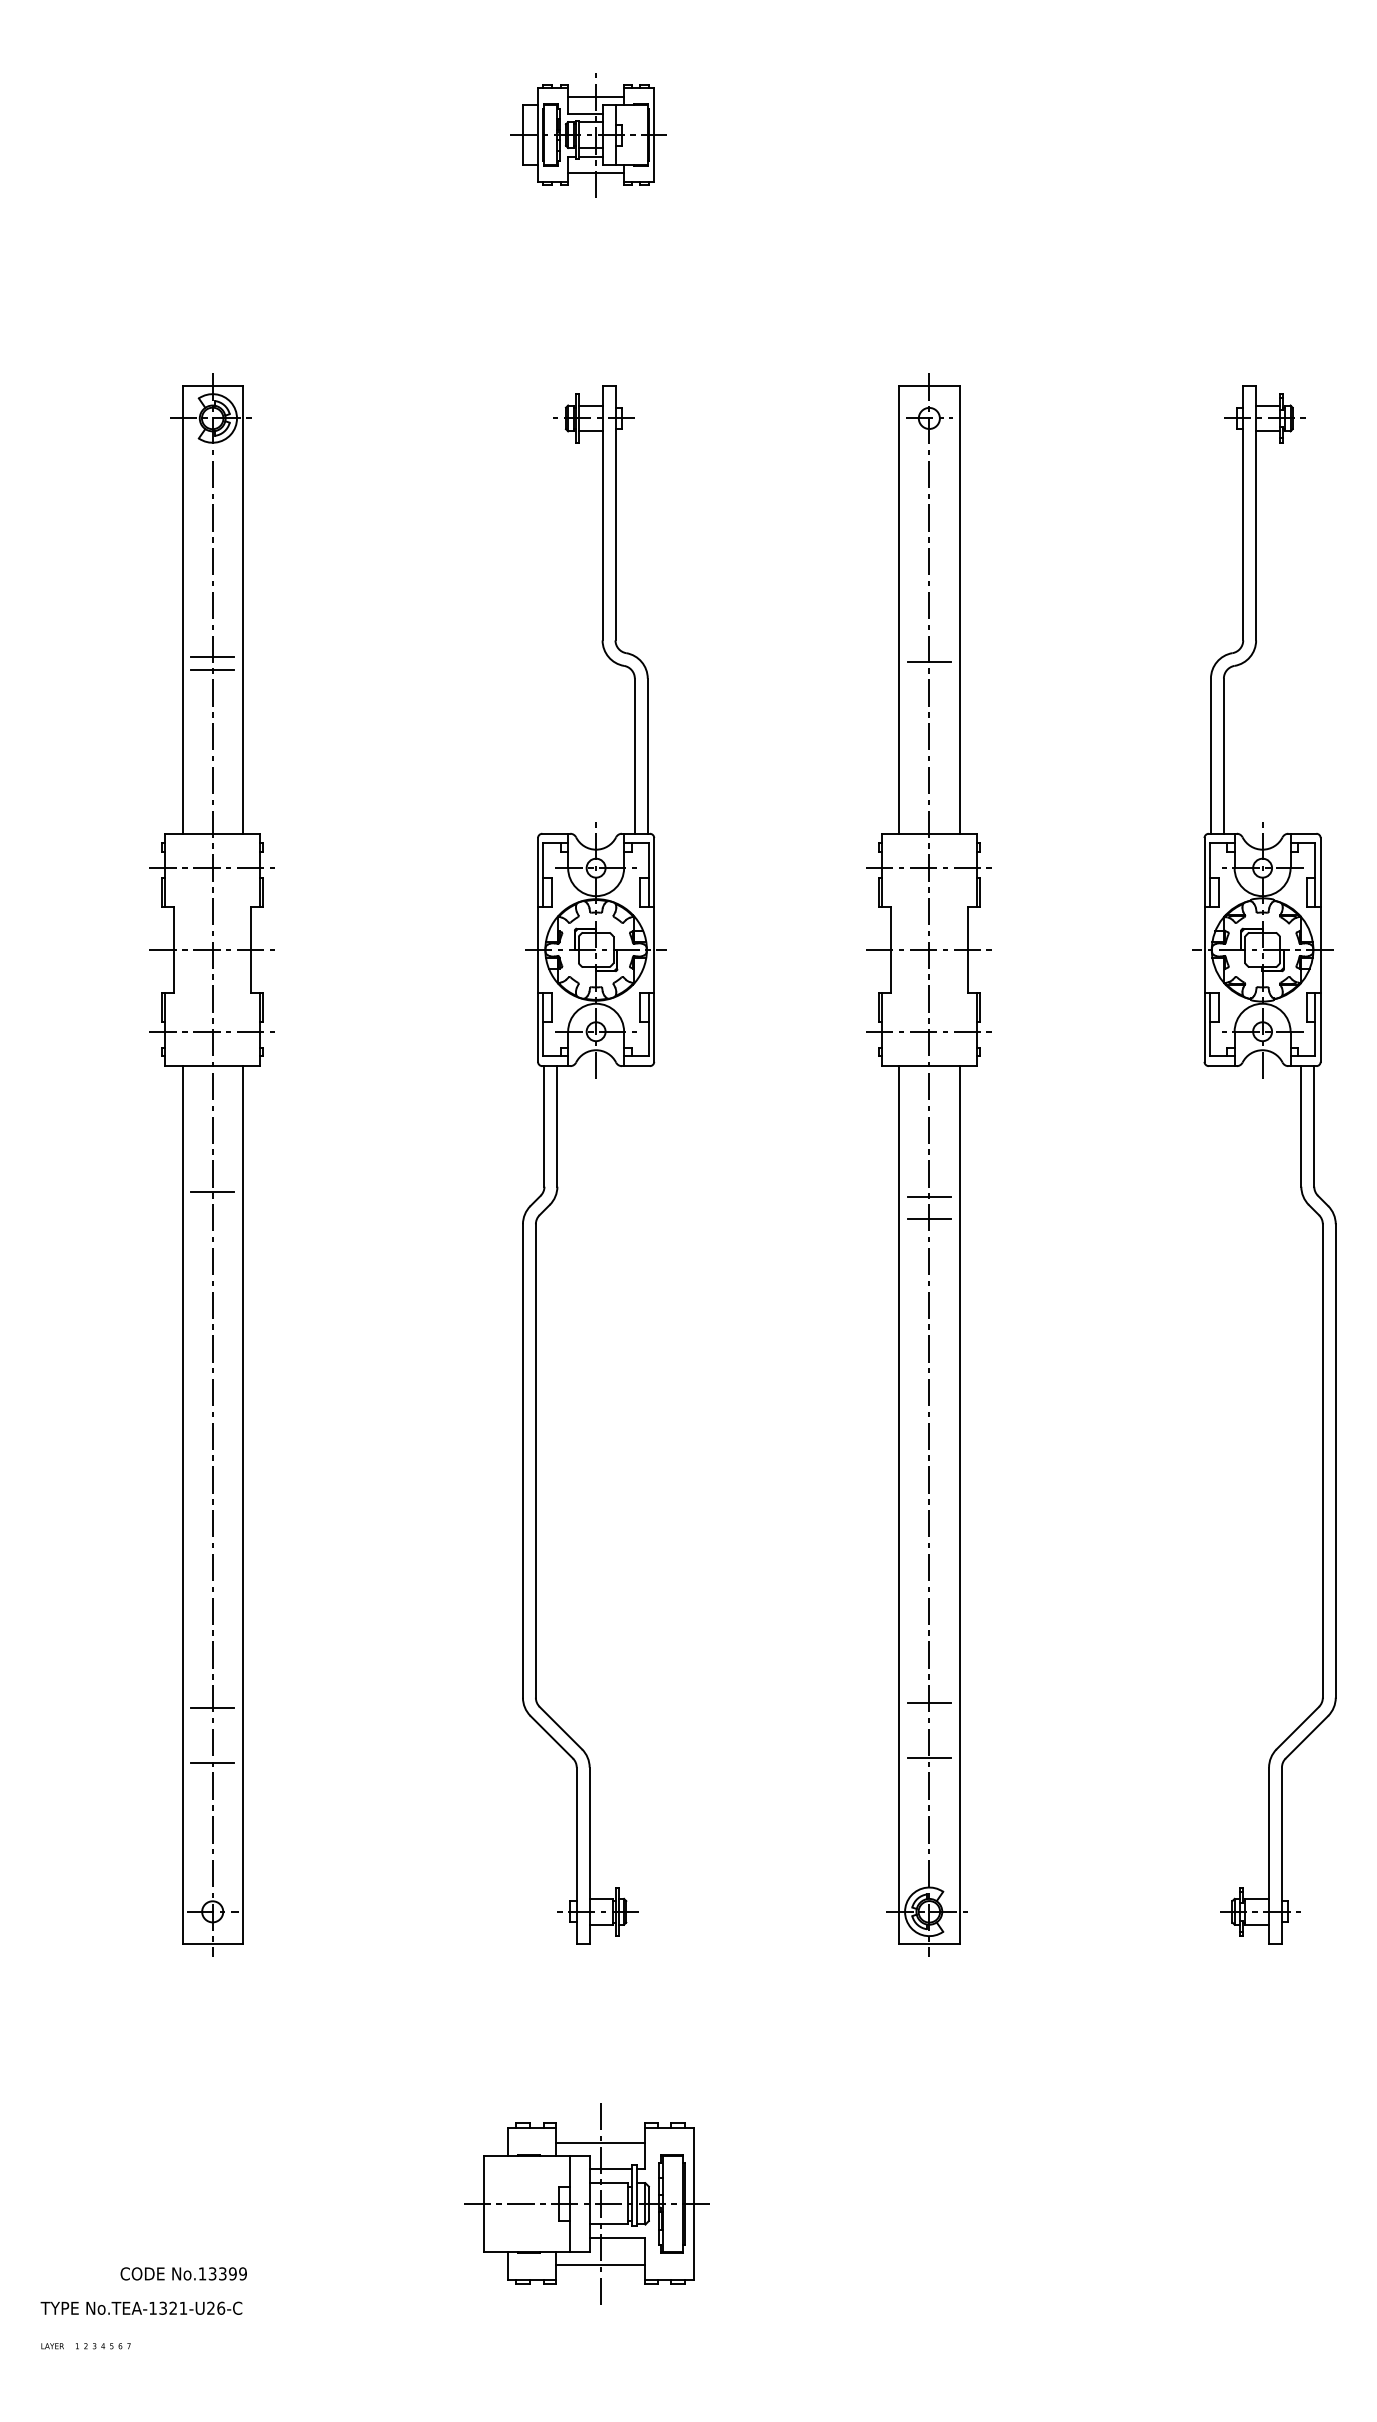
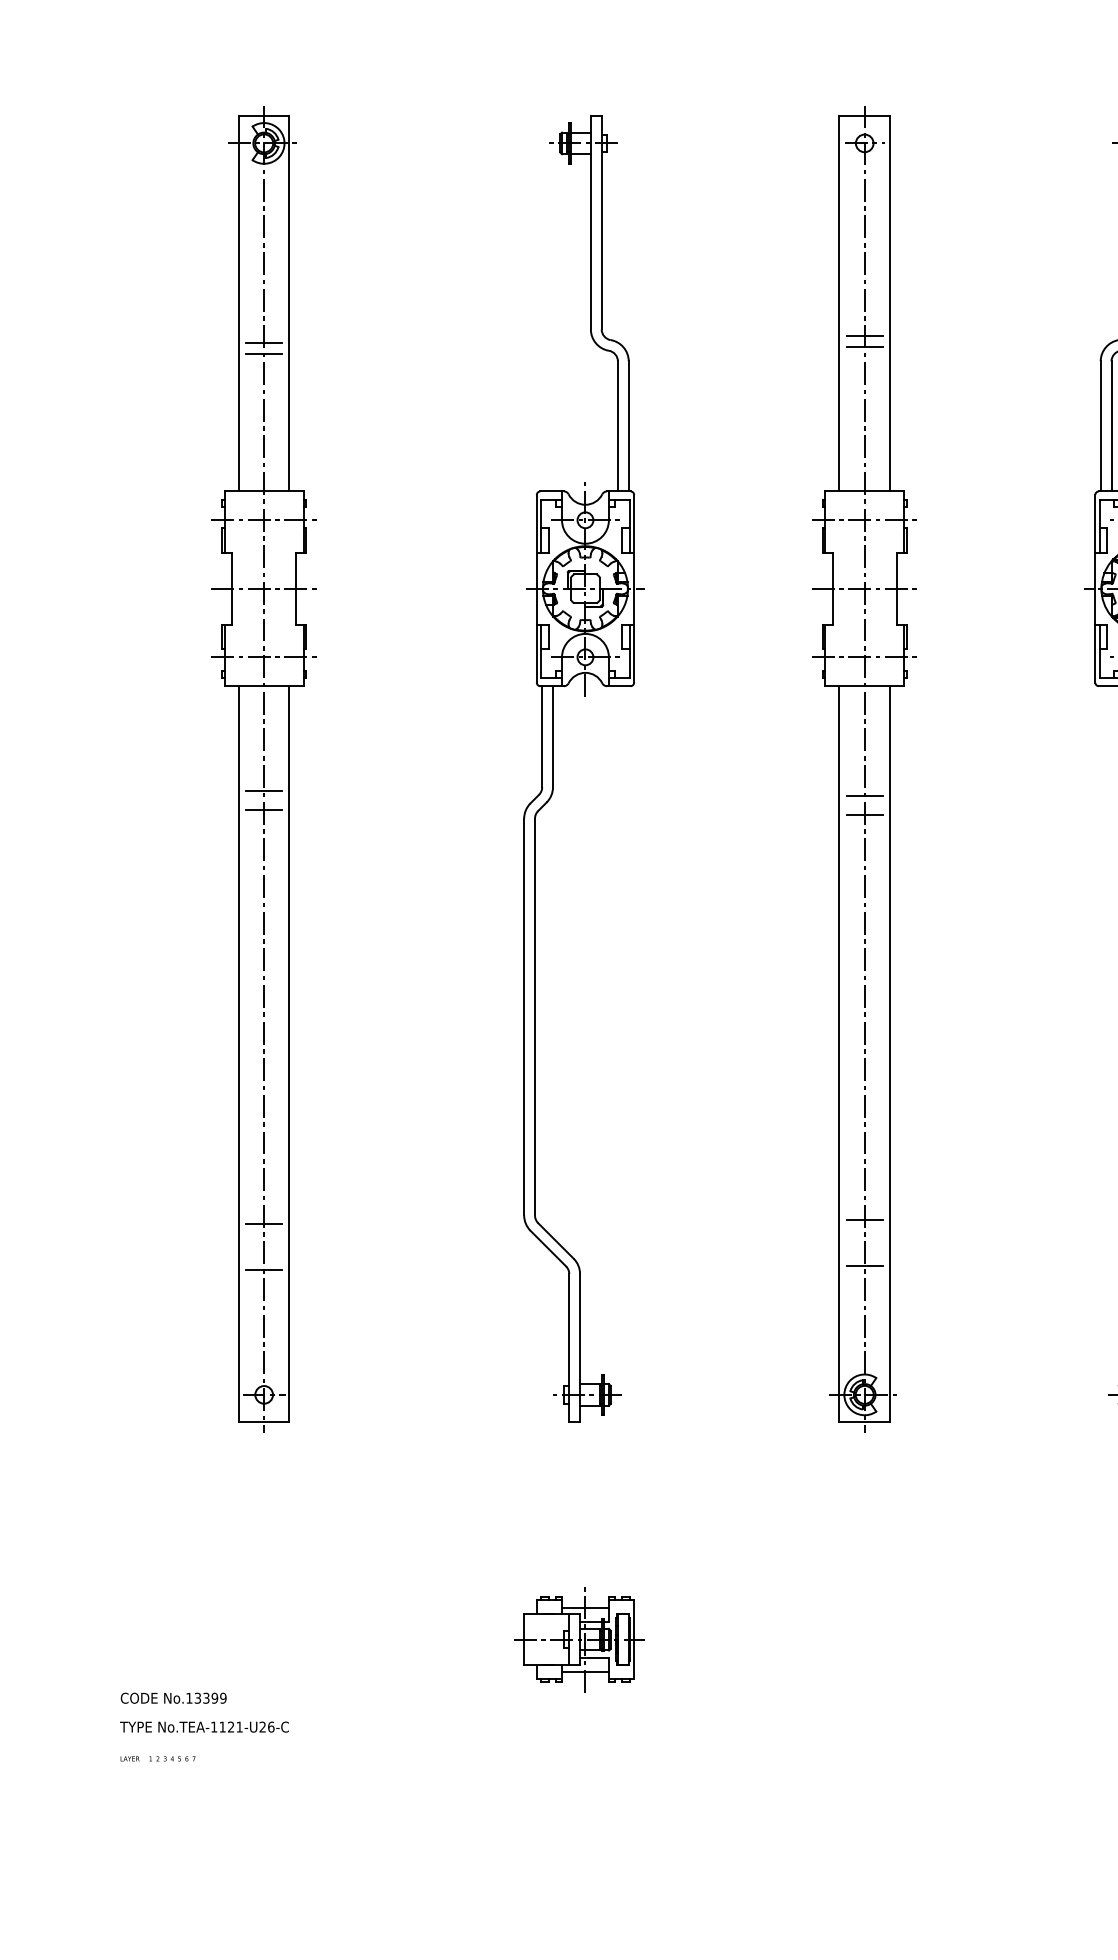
line: (928, 648) -> (864, 336), added
line: (212, 1214) -> (263, 810), added
part: (588, 2203) -> (579, 1639), size x0.62
text: (183, 2273) -> (173, 1697), moved
text: (162, 2307) -> (222, 1726), No.TEA-1321-U26-C -> No.TEA-1121-U26-C

